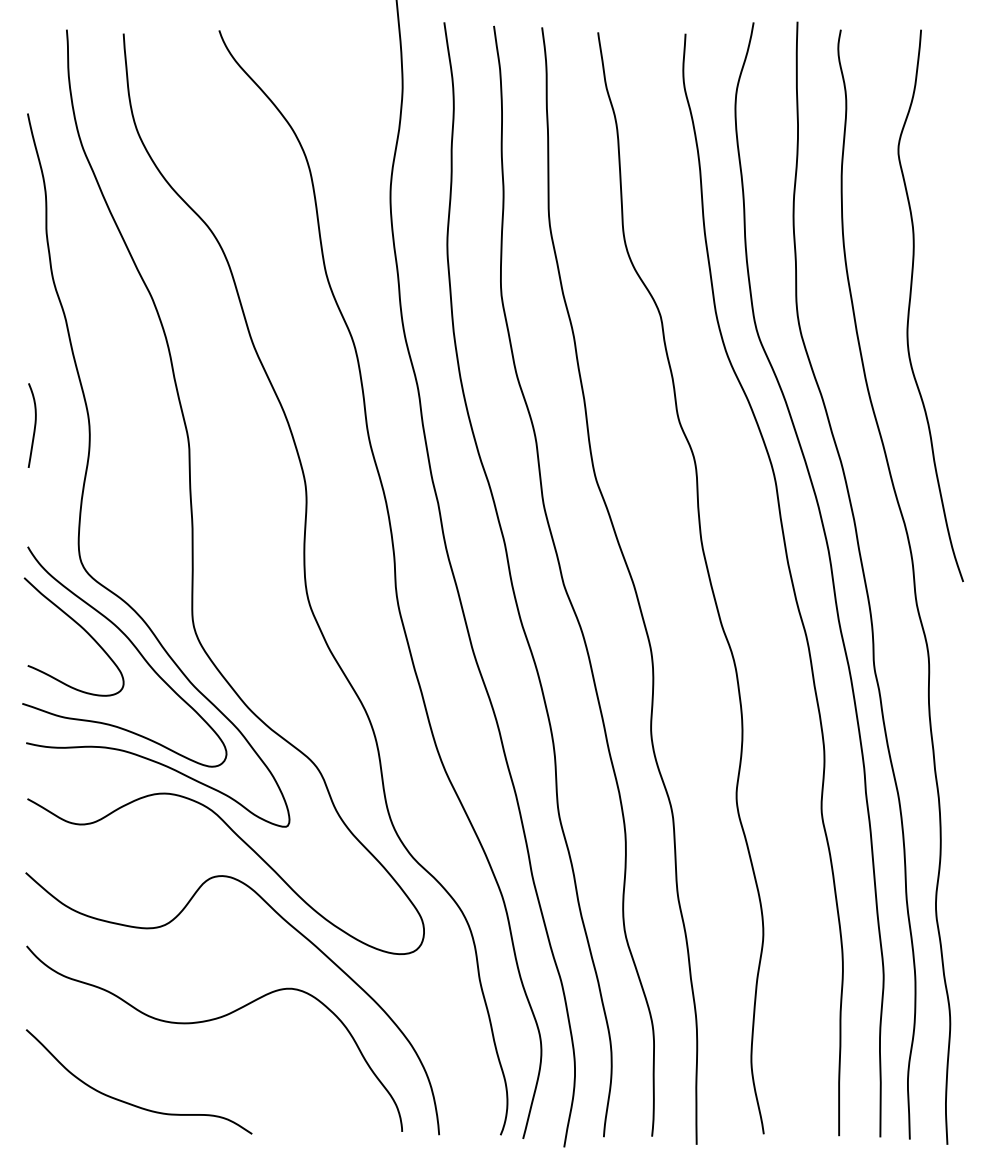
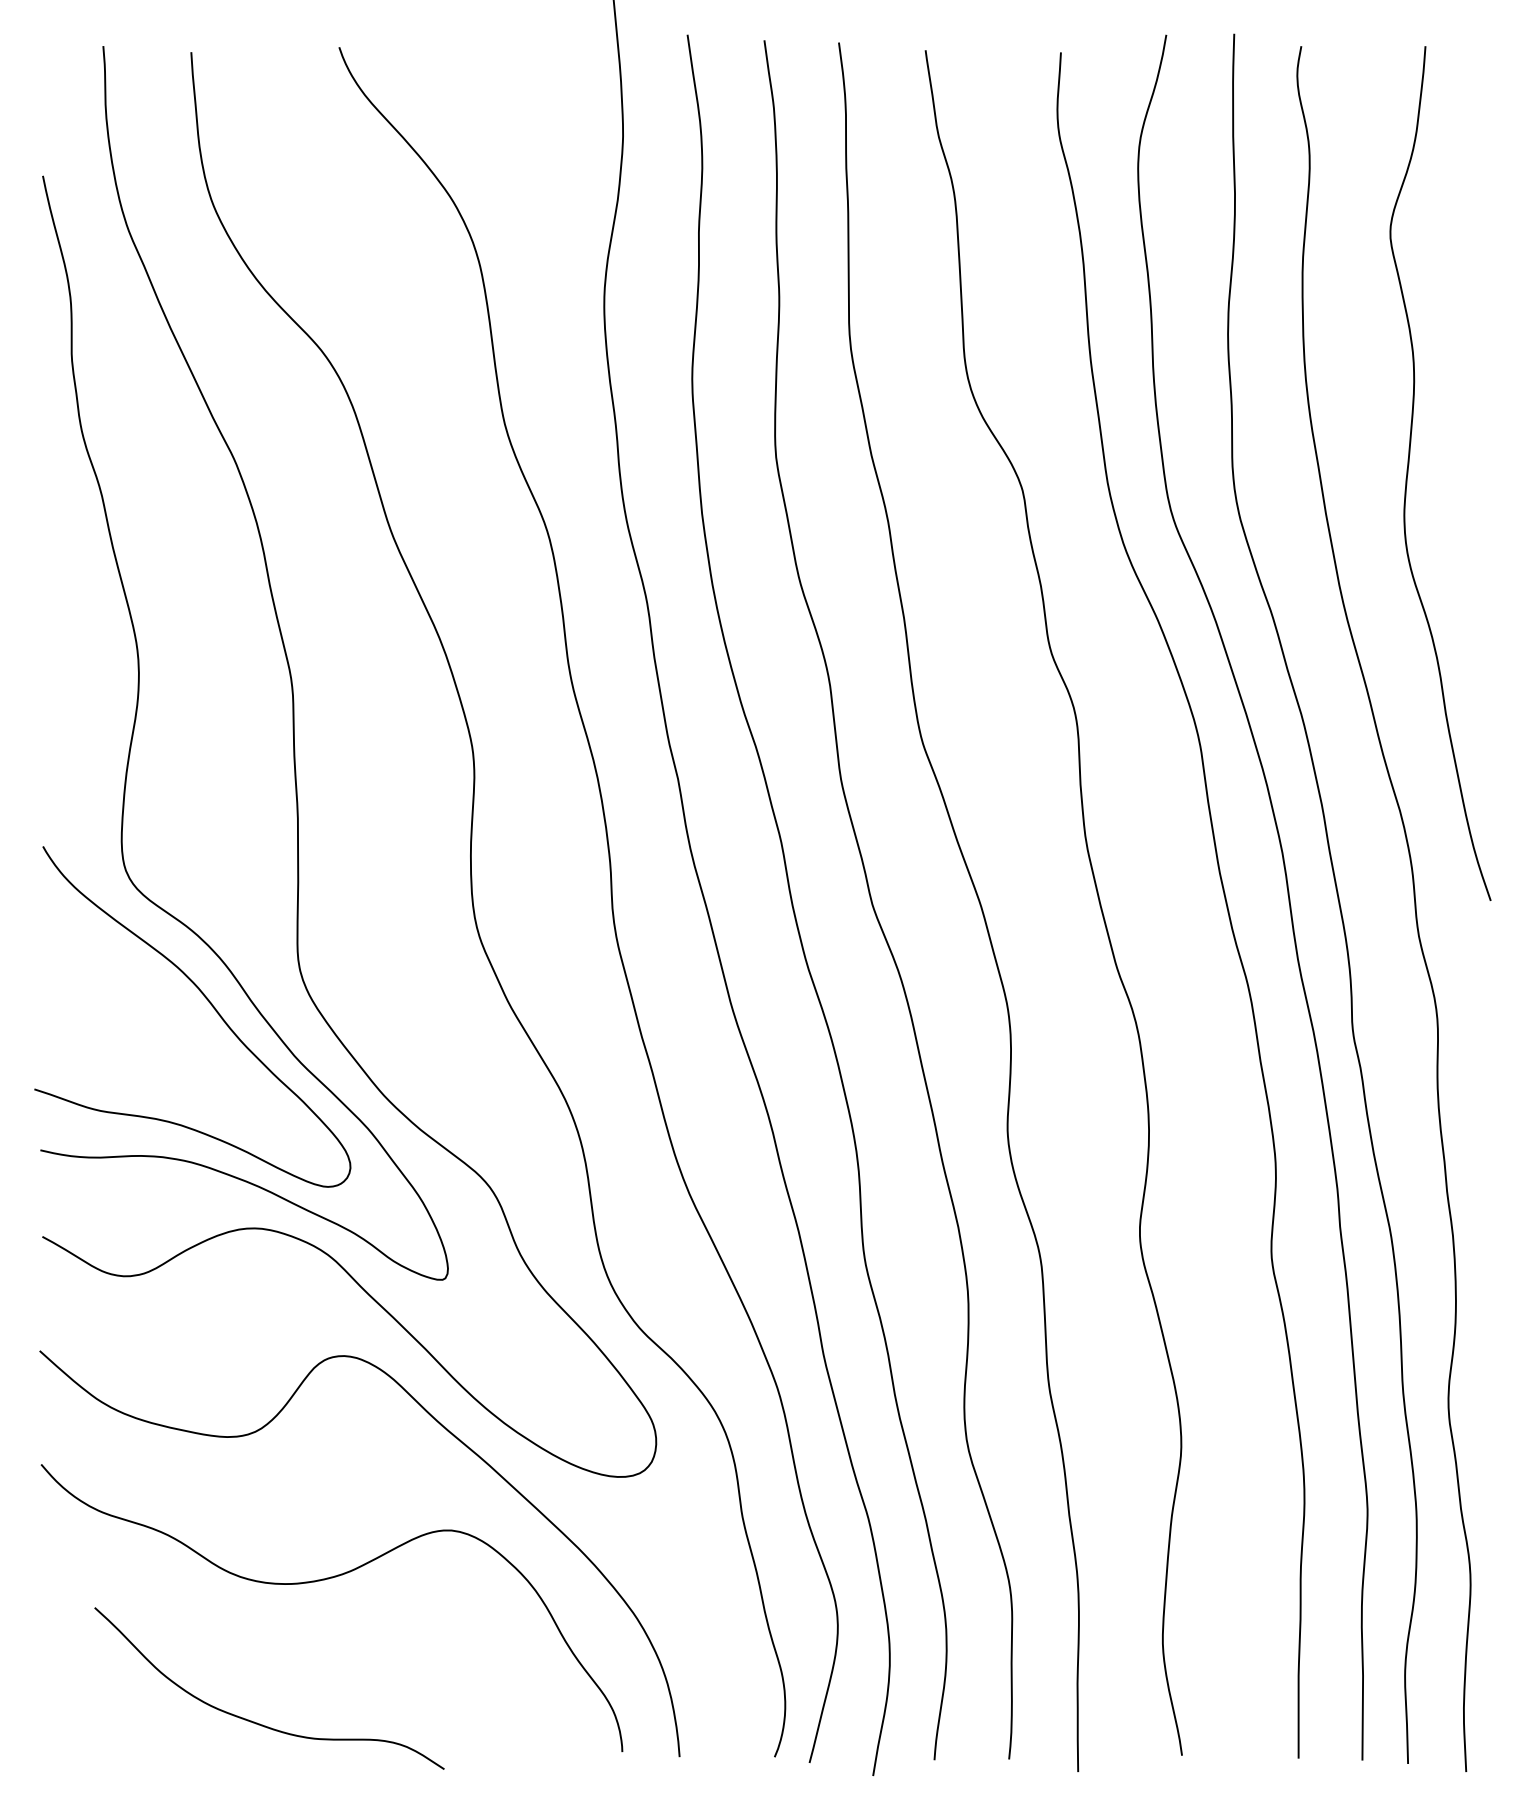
curve: (34, 425) -> (53, 658), removed
curve: (81, 628) -> (126, 972), removed
curve: (131, 1103) -> (257, 1722), moved

